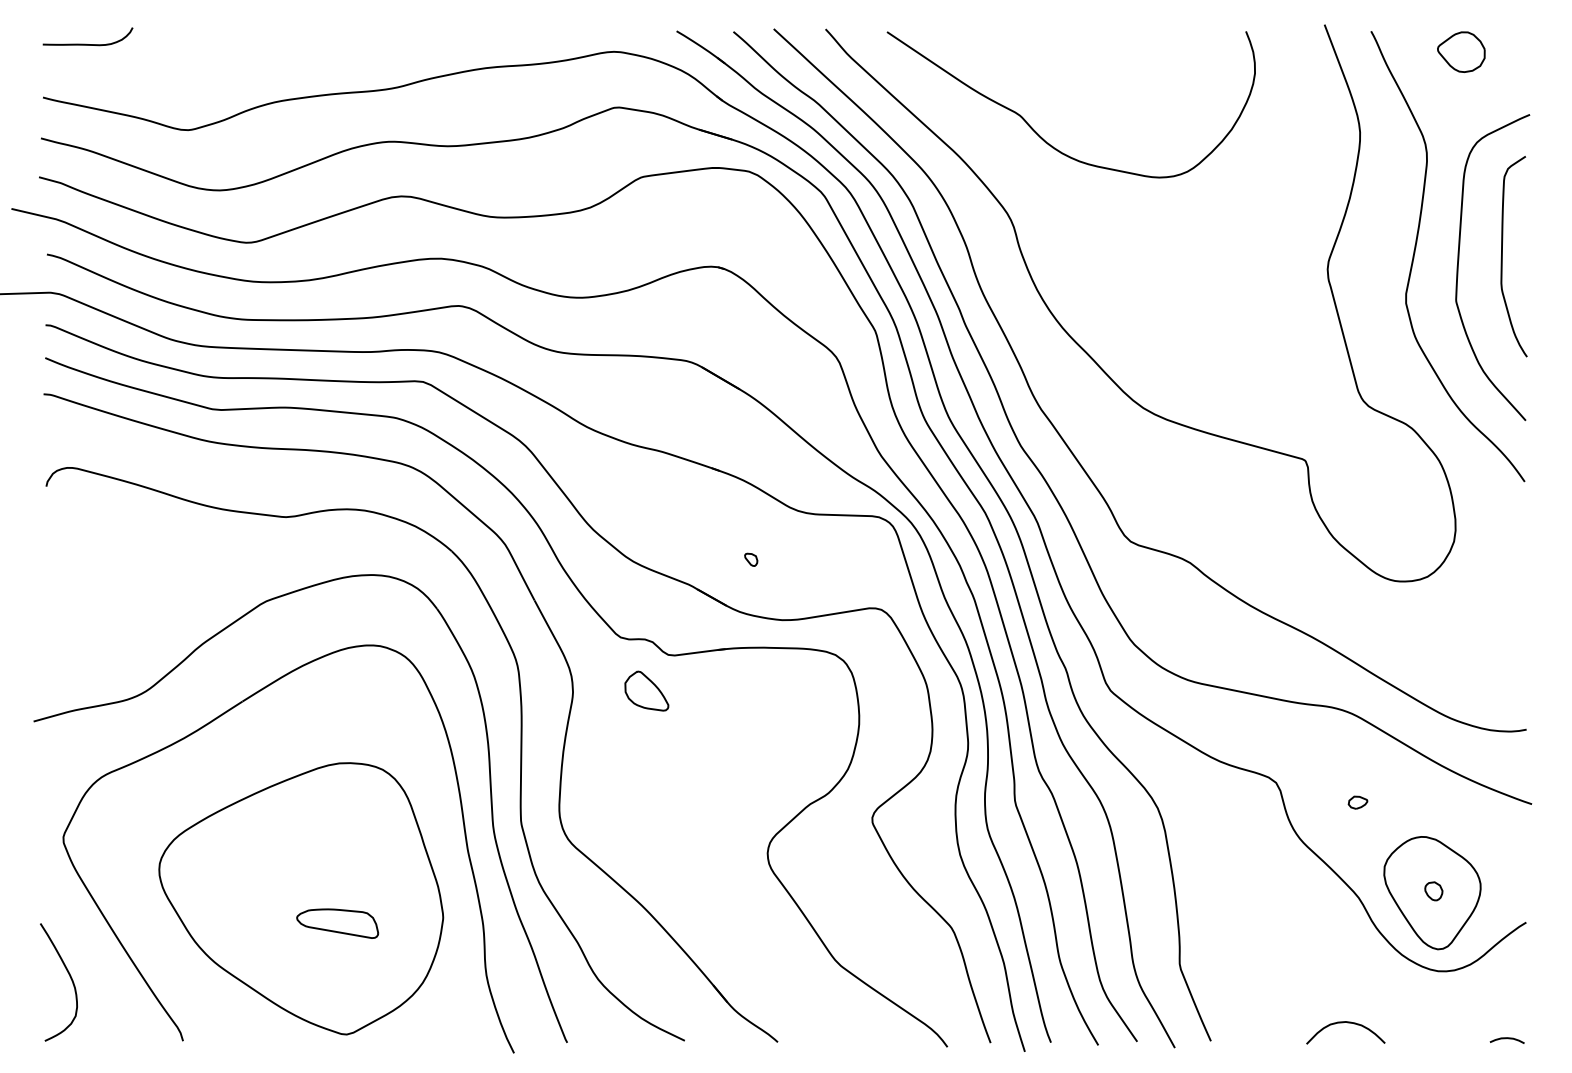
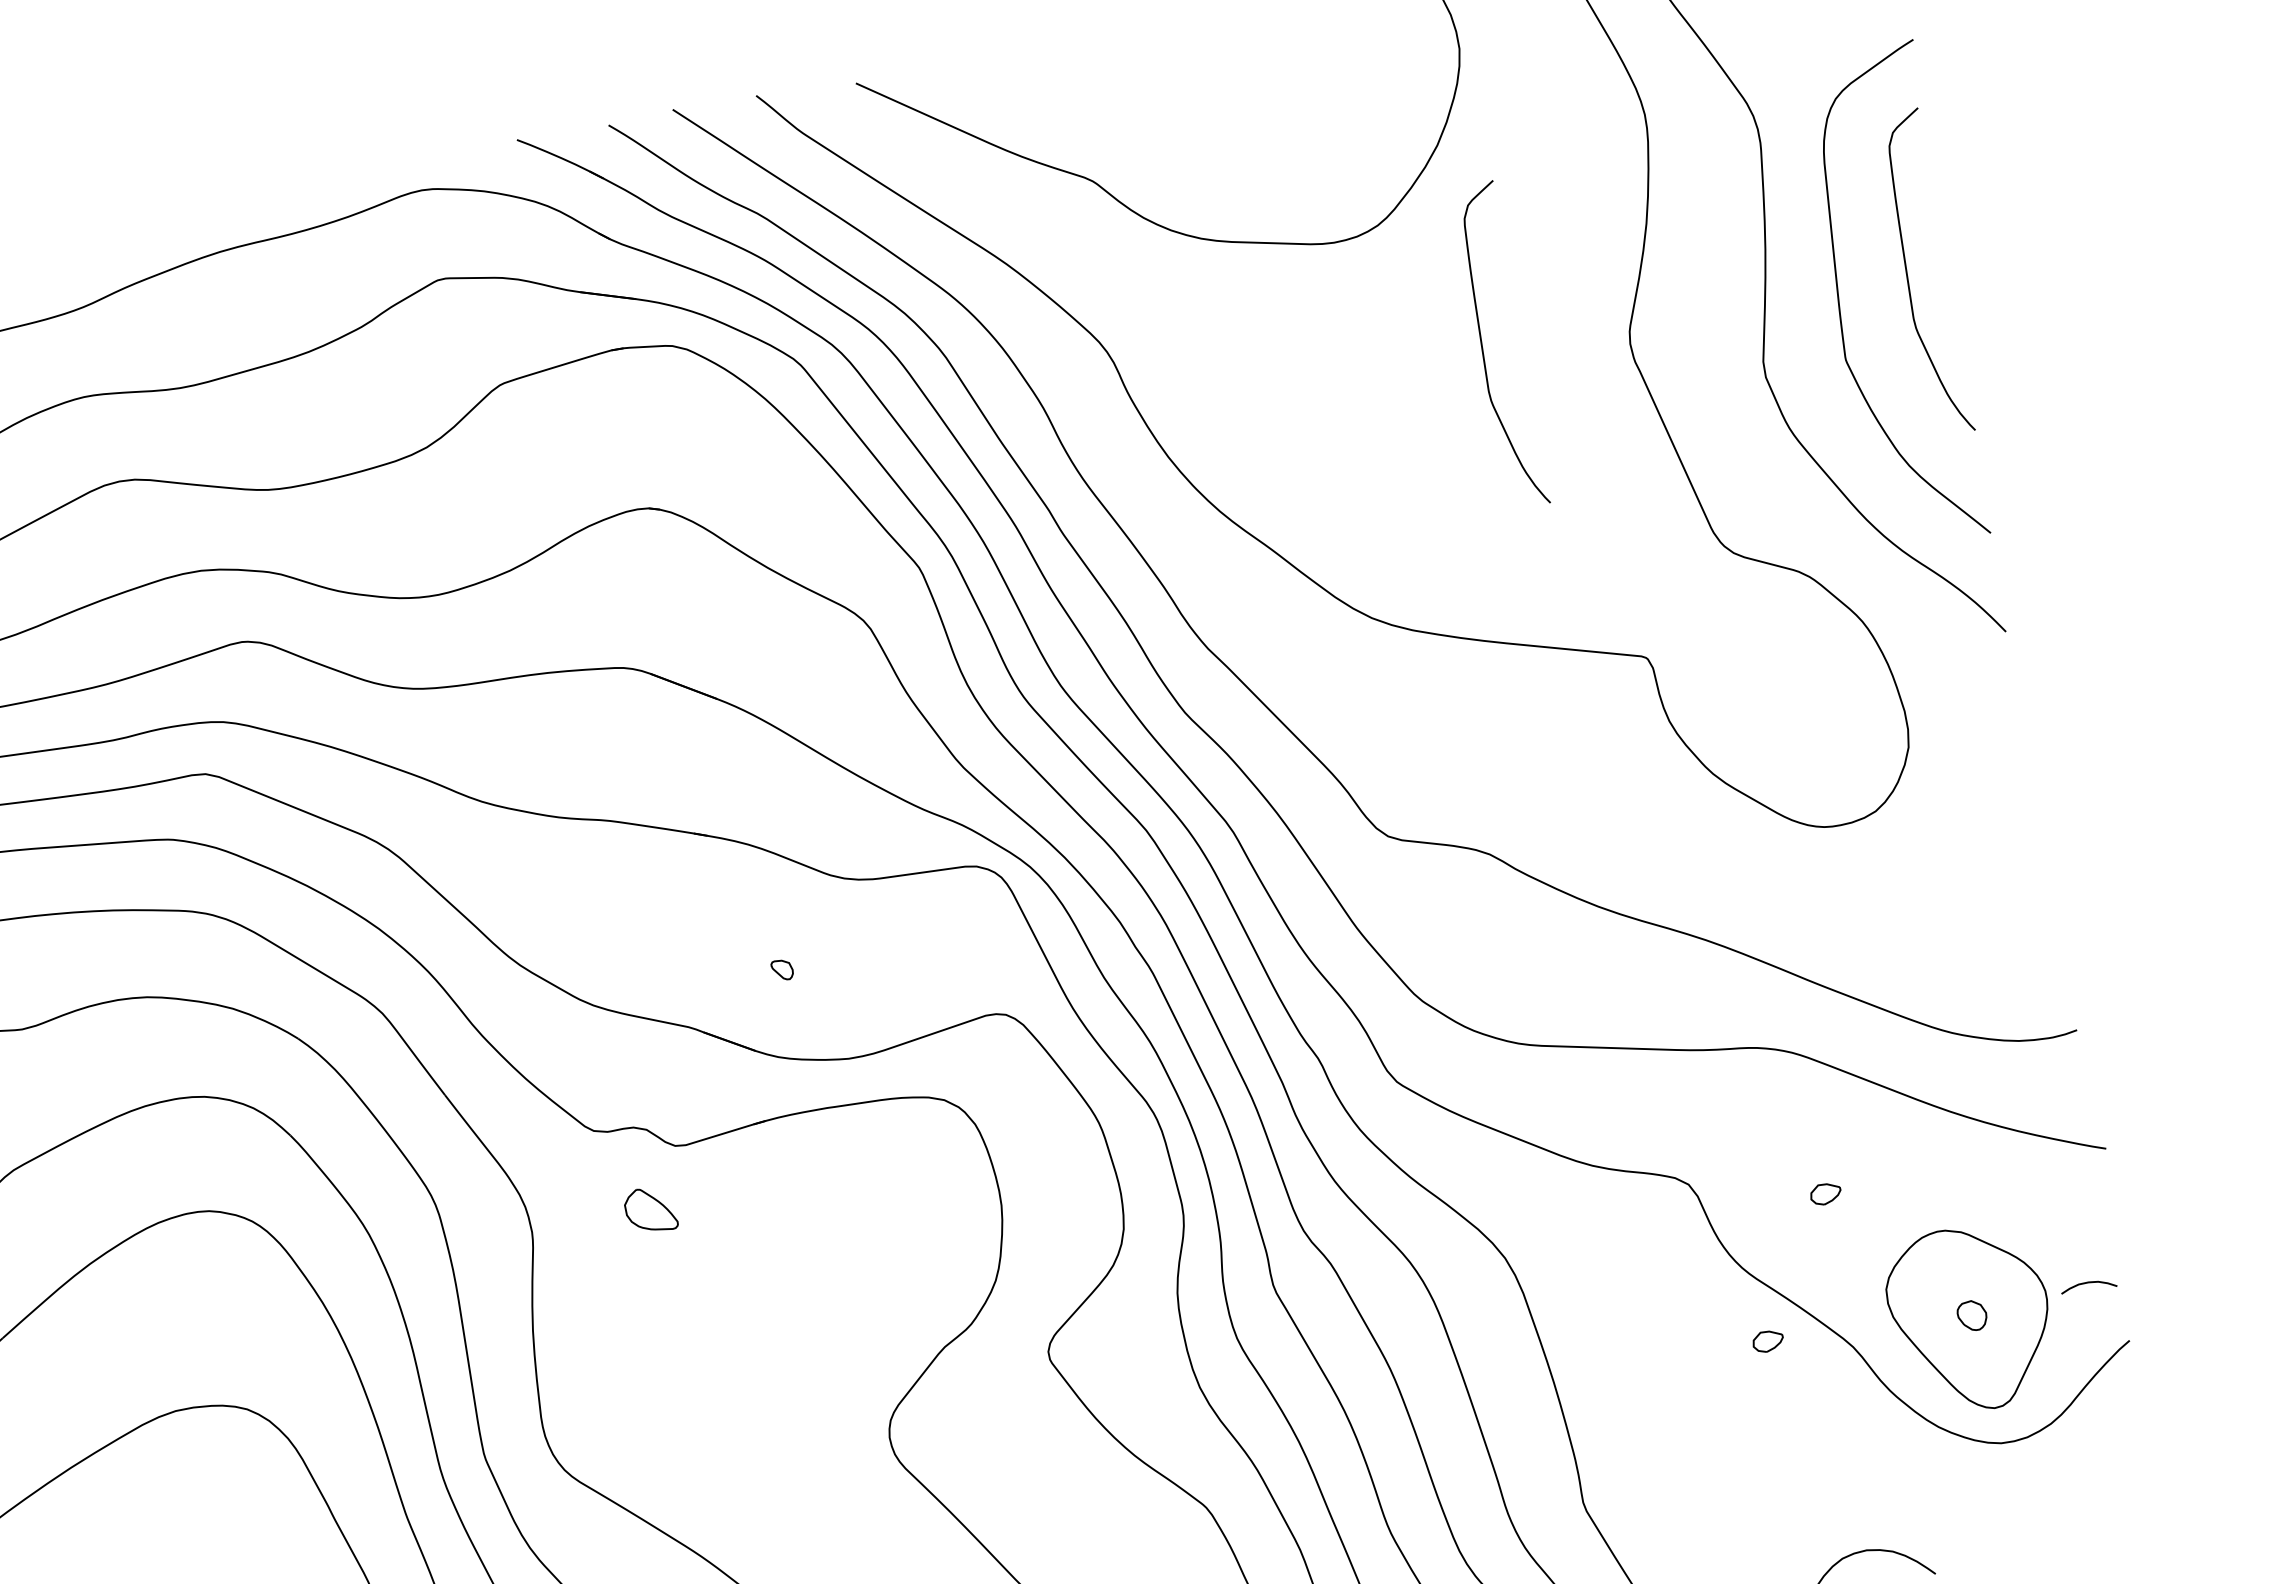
curve: (1238, 256) -> (1483, 347), added
part: (646, 690) -> (649, 1209), size x0.7
part: (1307, 885) -> (1767, 1341), added
curve: (1506, 1039) -> (2087, 1284), moved

